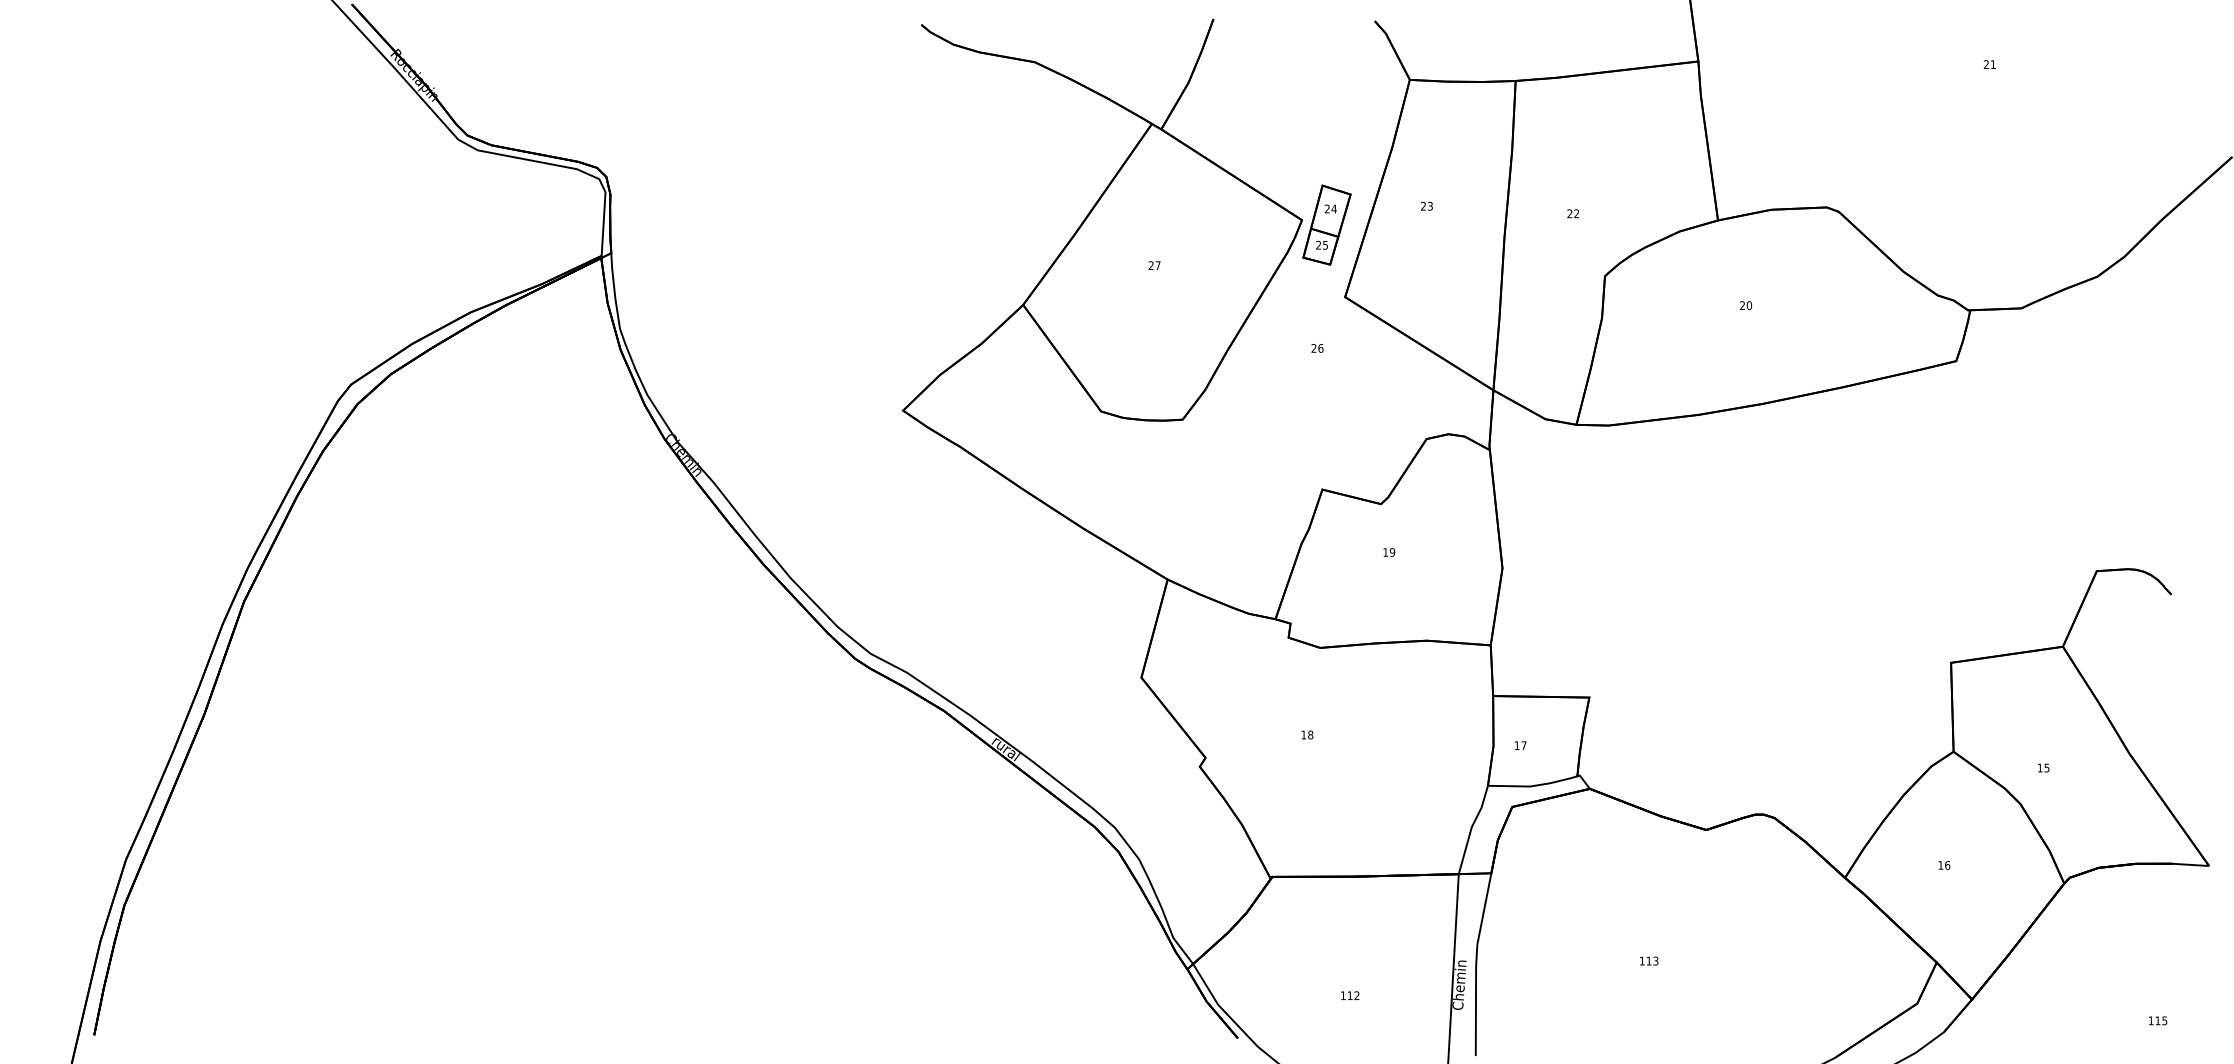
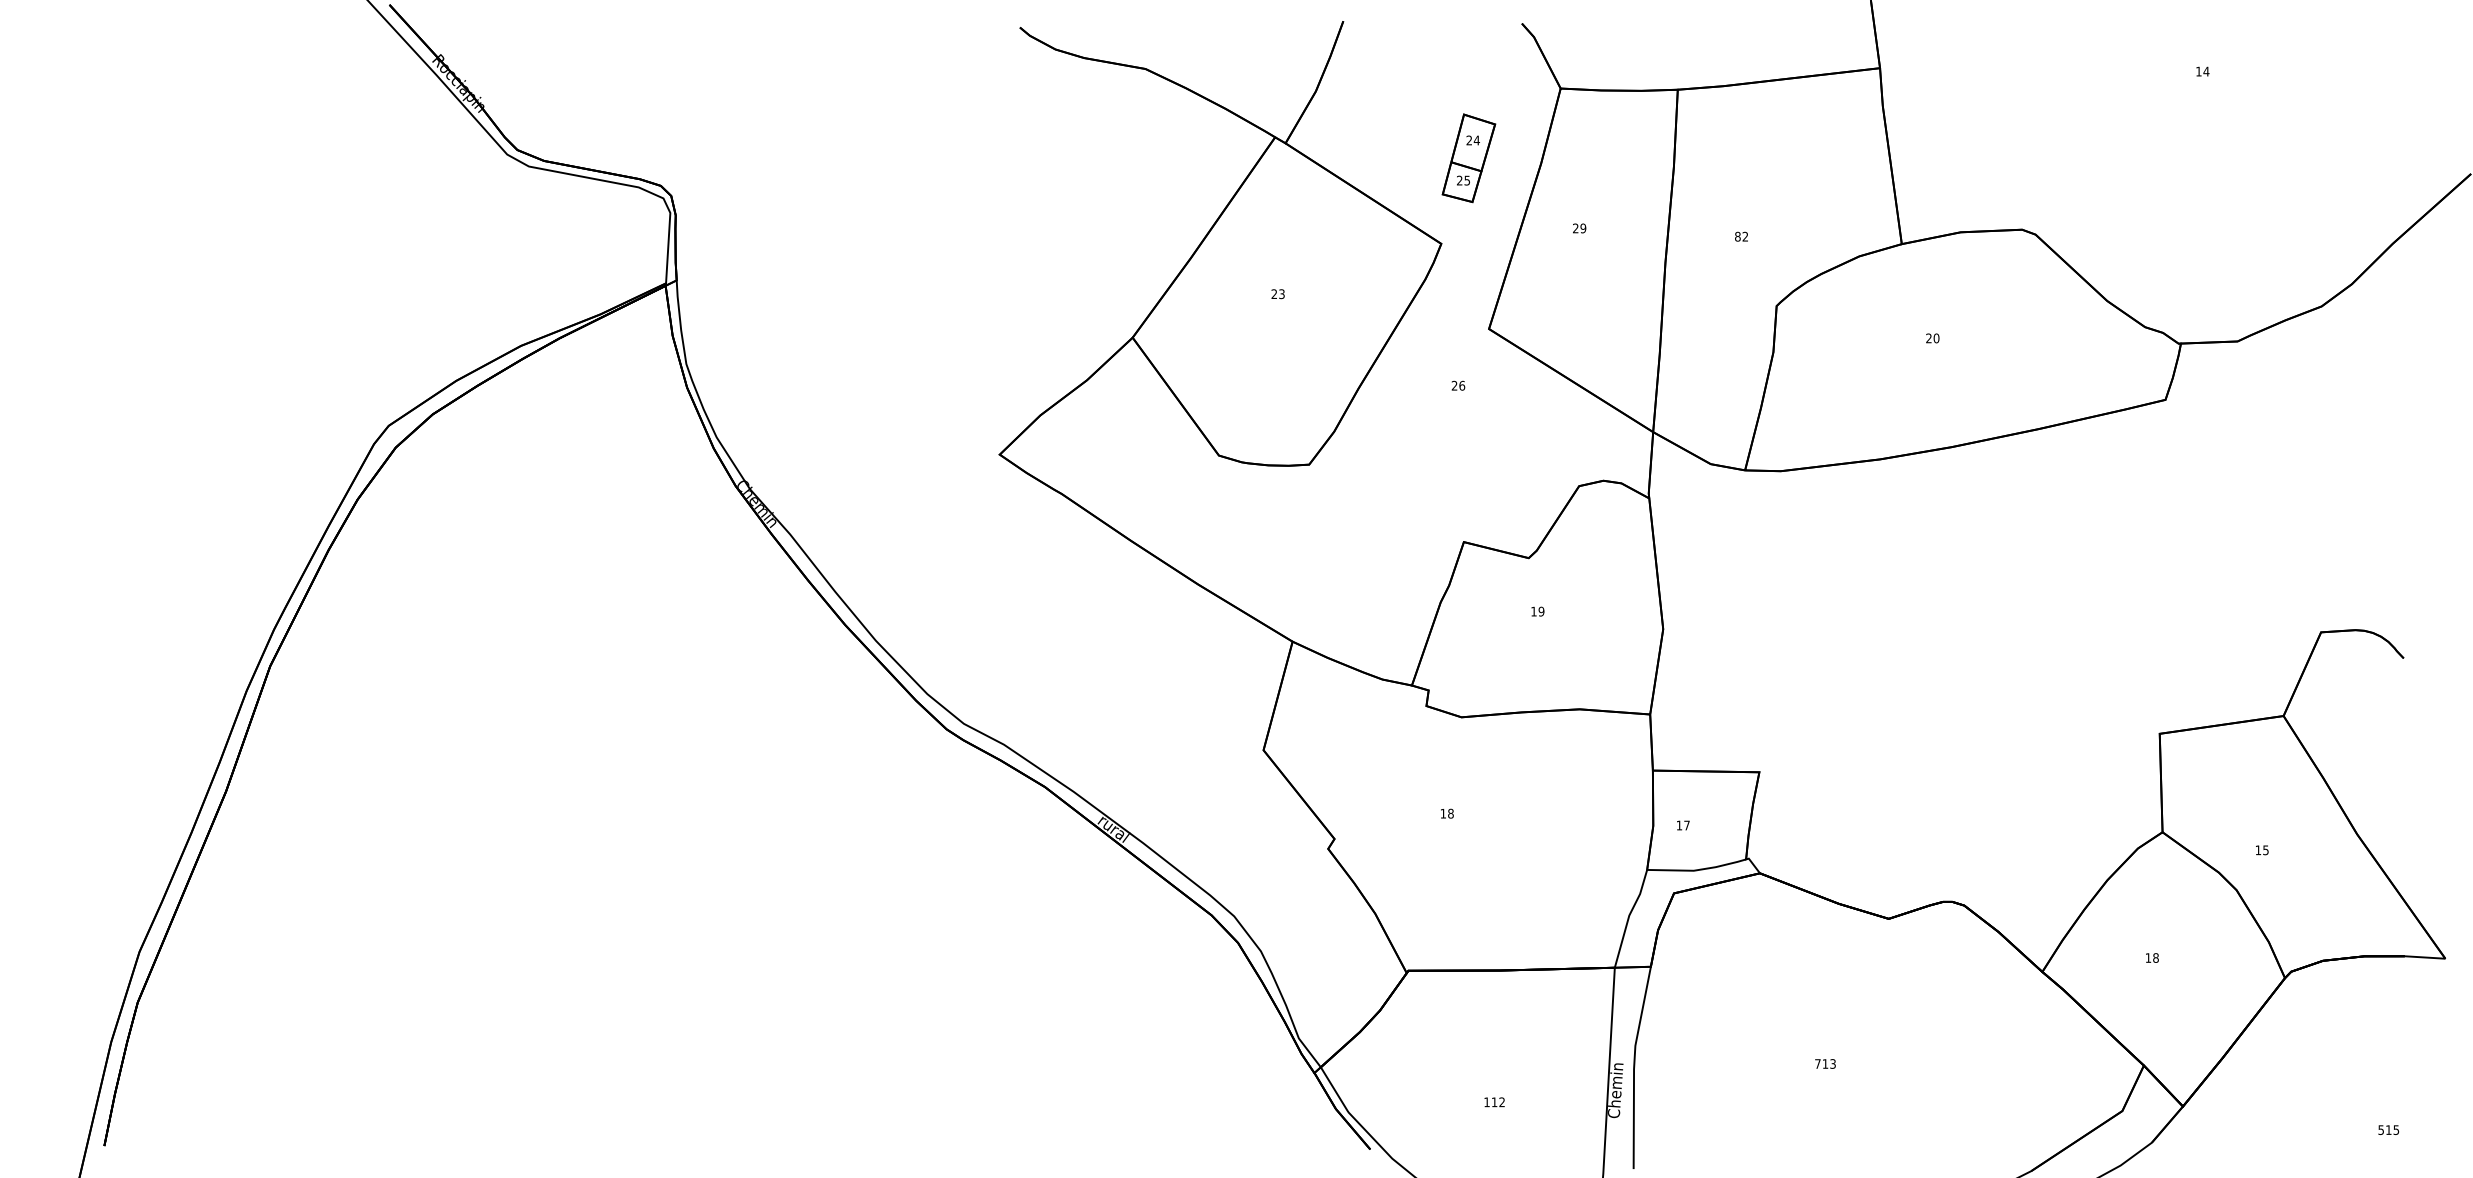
text: (1989, 64) -> (2202, 71), 21 -> 14
text: (1430, 206) -> (1583, 228), 23 -> 29
text: (1569, 213) -> (1737, 236), 22 -> 82
part: (1326, 225) -> (1468, 158), moved
text: (1157, 265) -> (1281, 294), 27 -> 23
text: (1947, 864) -> (2155, 957), 16 -> 18
text: (1641, 960) -> (1817, 1063), 113 -> 713
text: (2150, 1021) -> (2380, 1130), 115 -> 515

